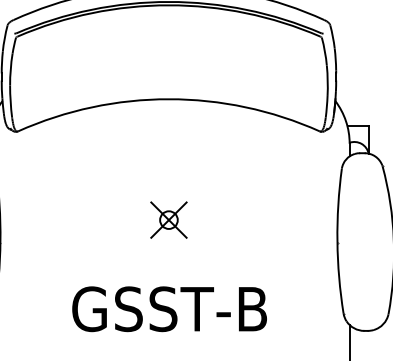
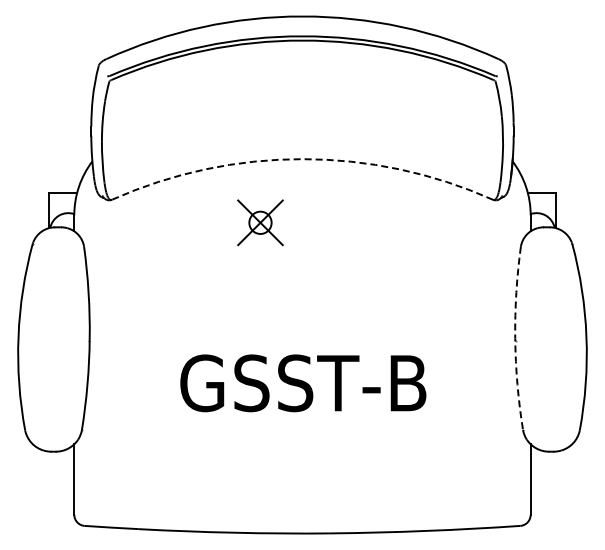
arc: (168, 99) -> (302, 159), solid -> dashed
part: (168, 219) -> (260, 222), moved
arc: (337, 241) -> (515, 338), solid -> dashed
text: (169, 309) -> (303, 383), moved

